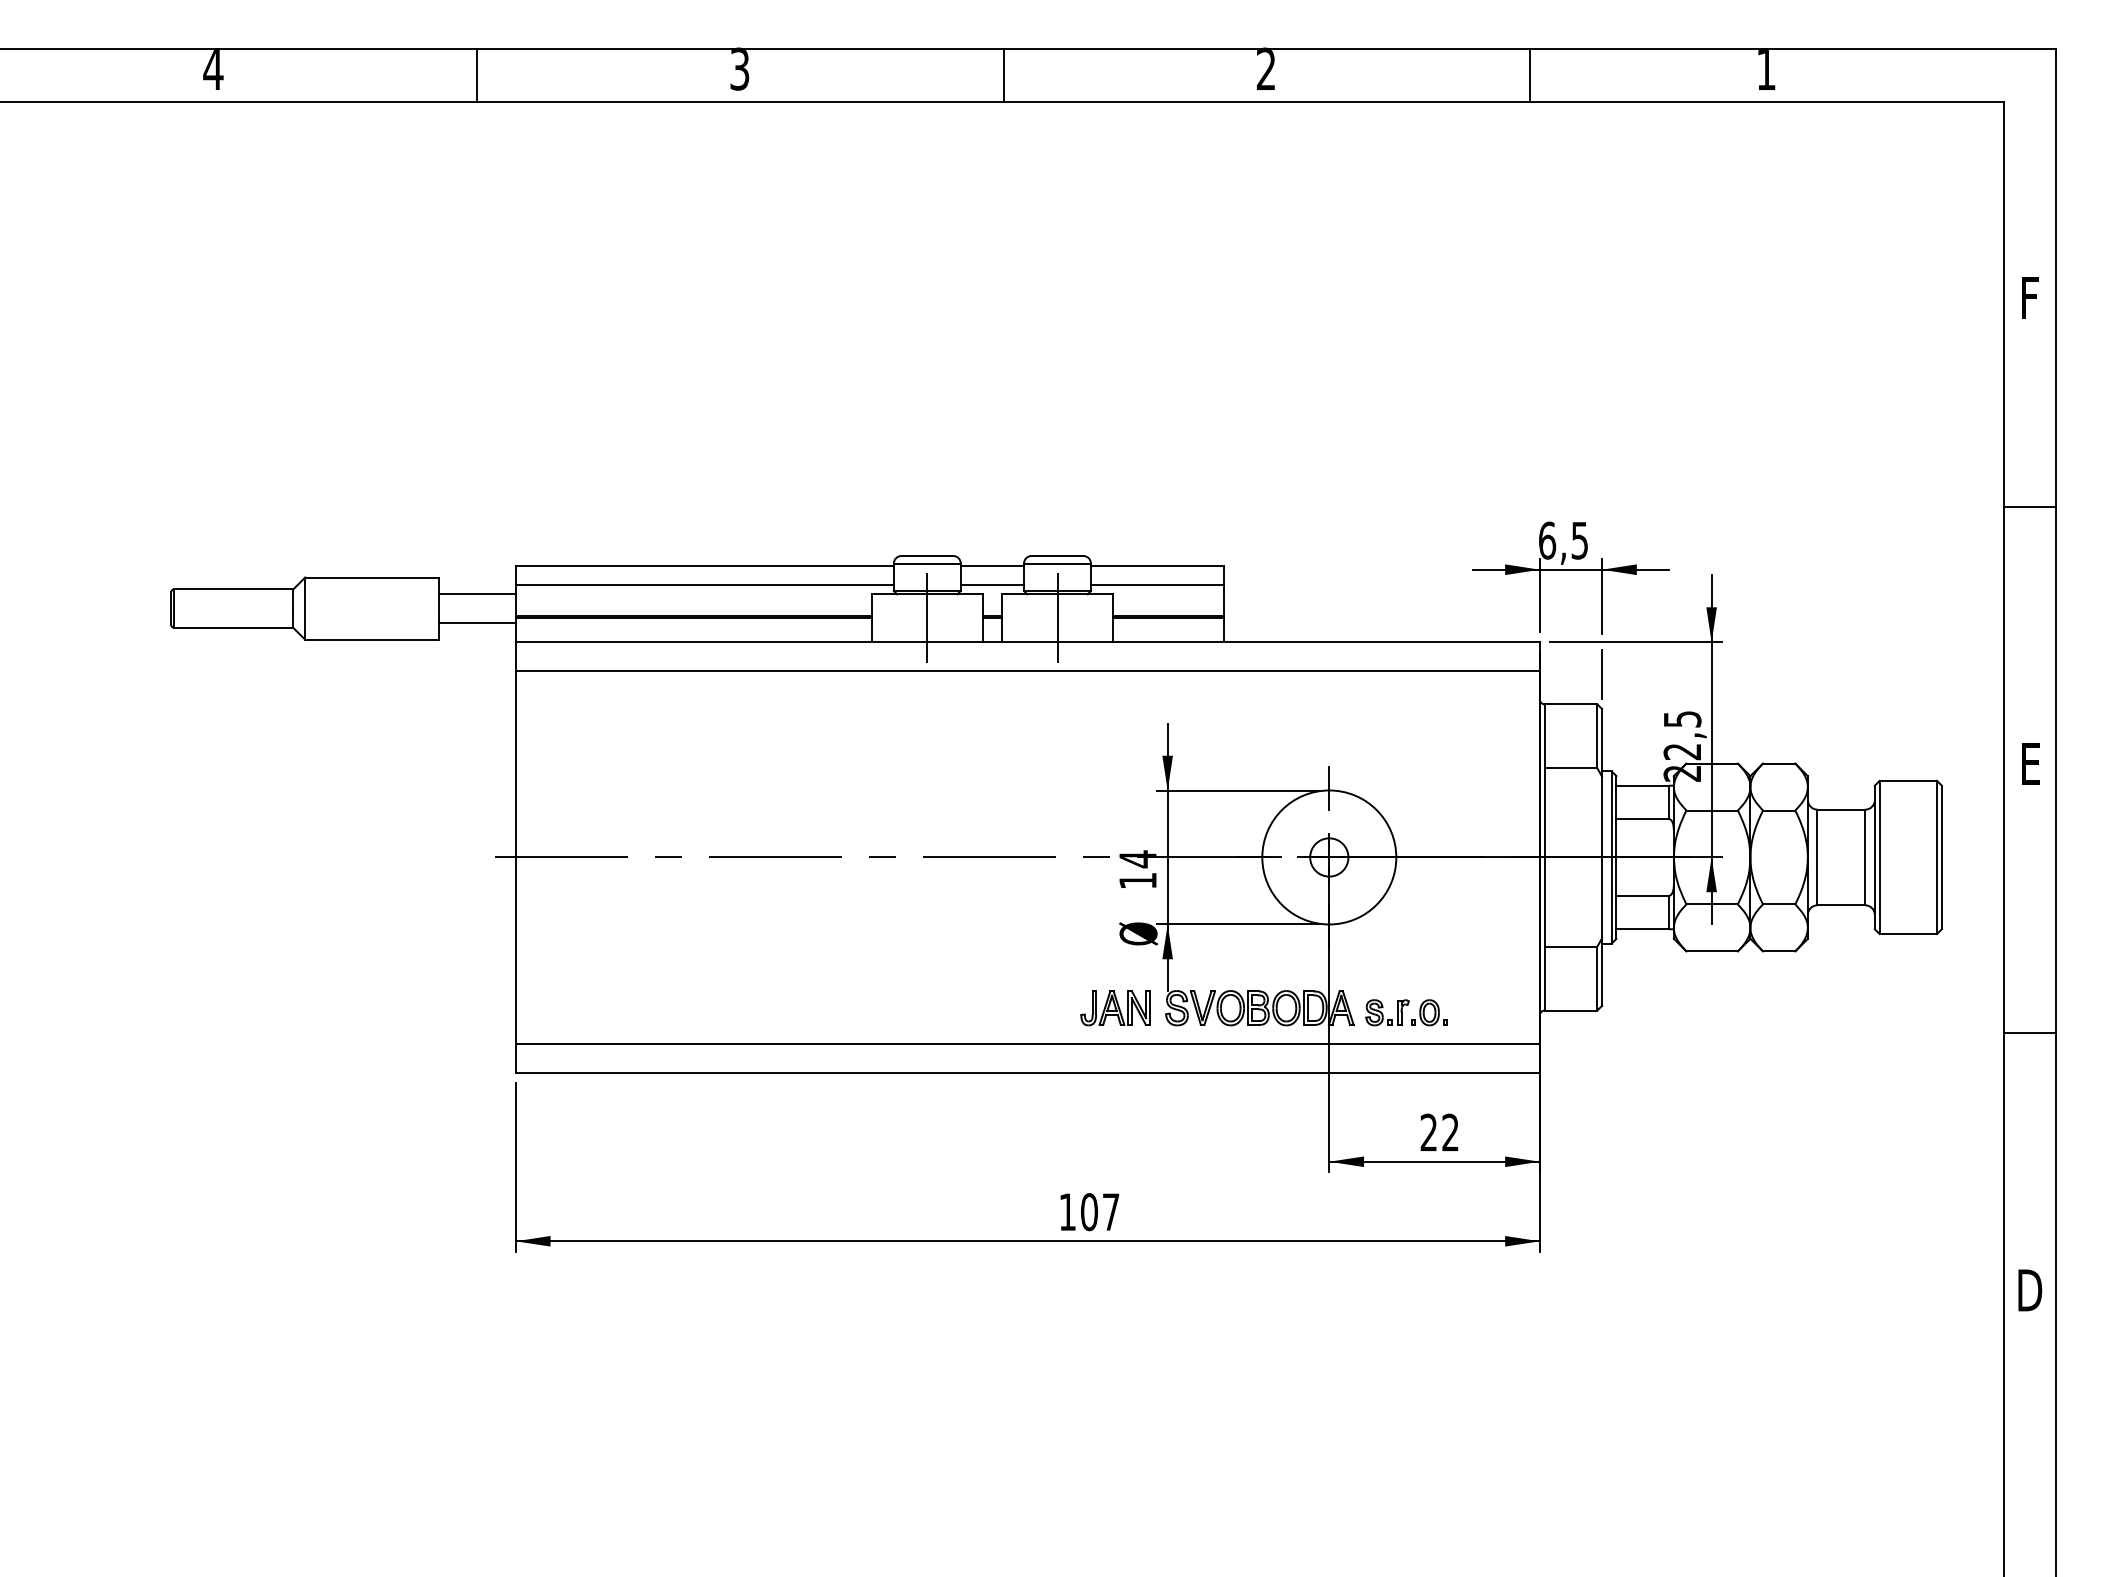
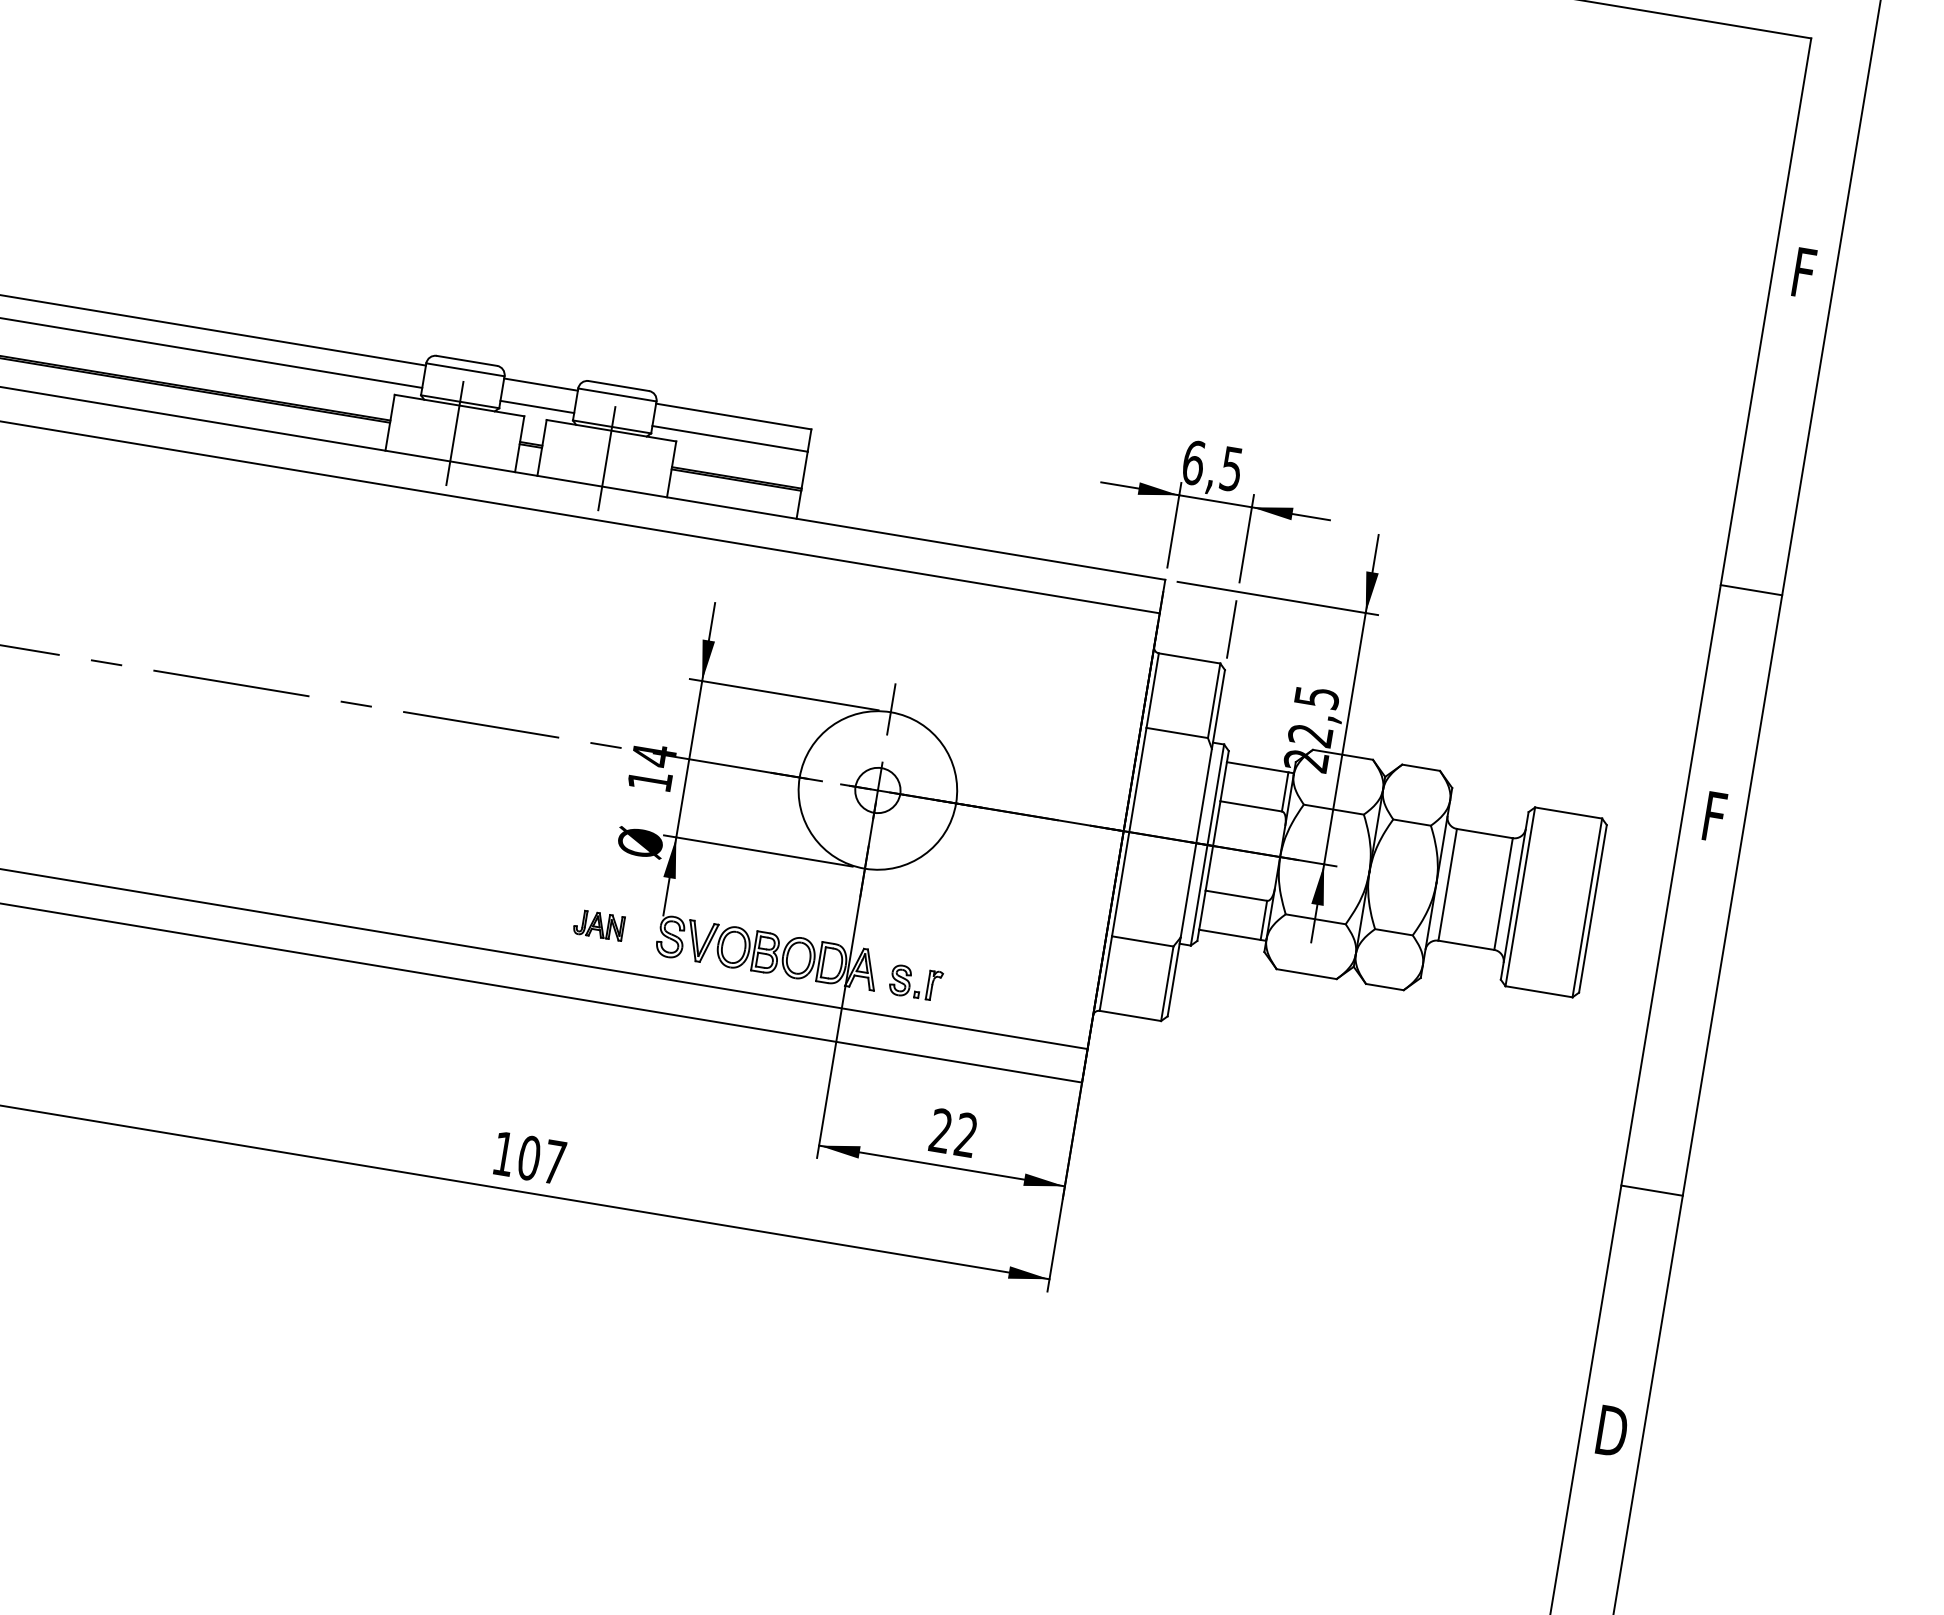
line: (2029, 506) -> (1750, 589), moved
text: (2030, 763) -> (1714, 816), E -> F
part: (1115, 1008) -> (599, 925), size x0.6
part: (1429, 1012) -> (964, 990), removed
line: (2029, 1033) -> (1651, 1190), moved

